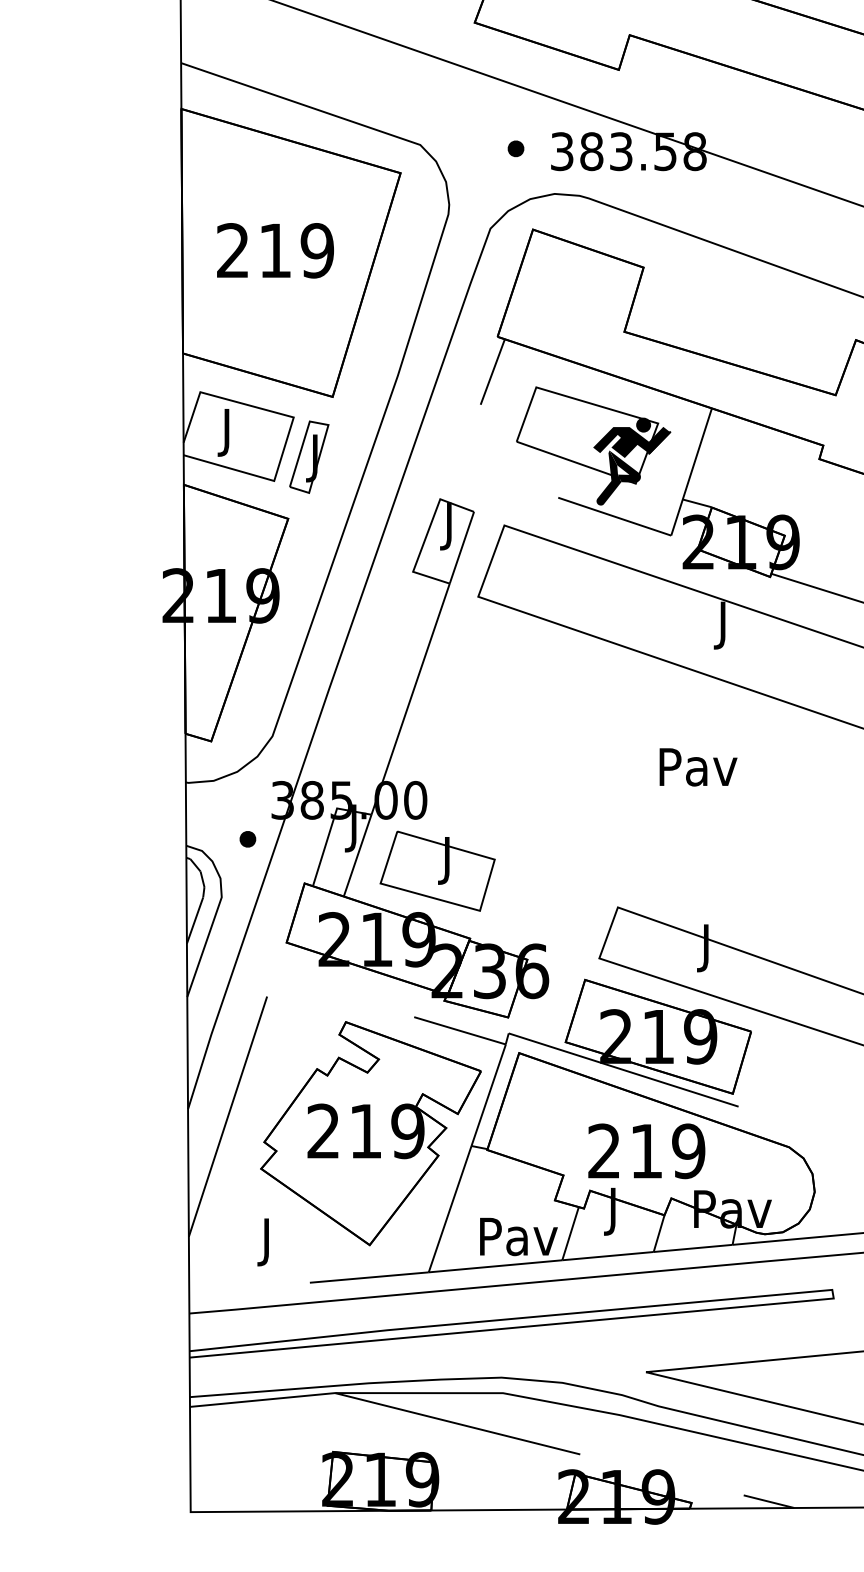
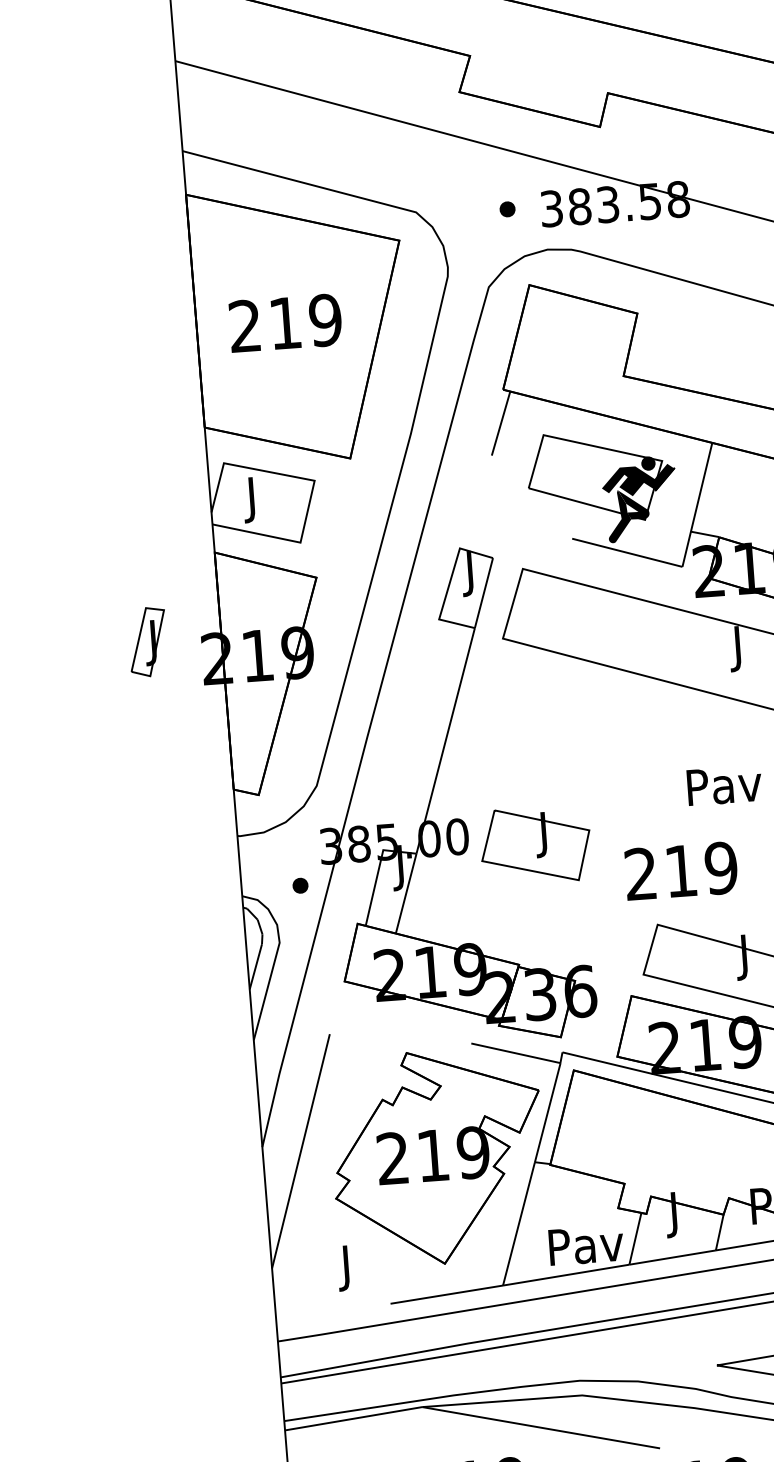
part: (309, 456) -> (148, 641), moved
part: (437, 870) -> (535, 844), moved
text: (646, 1151) -> (681, 871), moved

